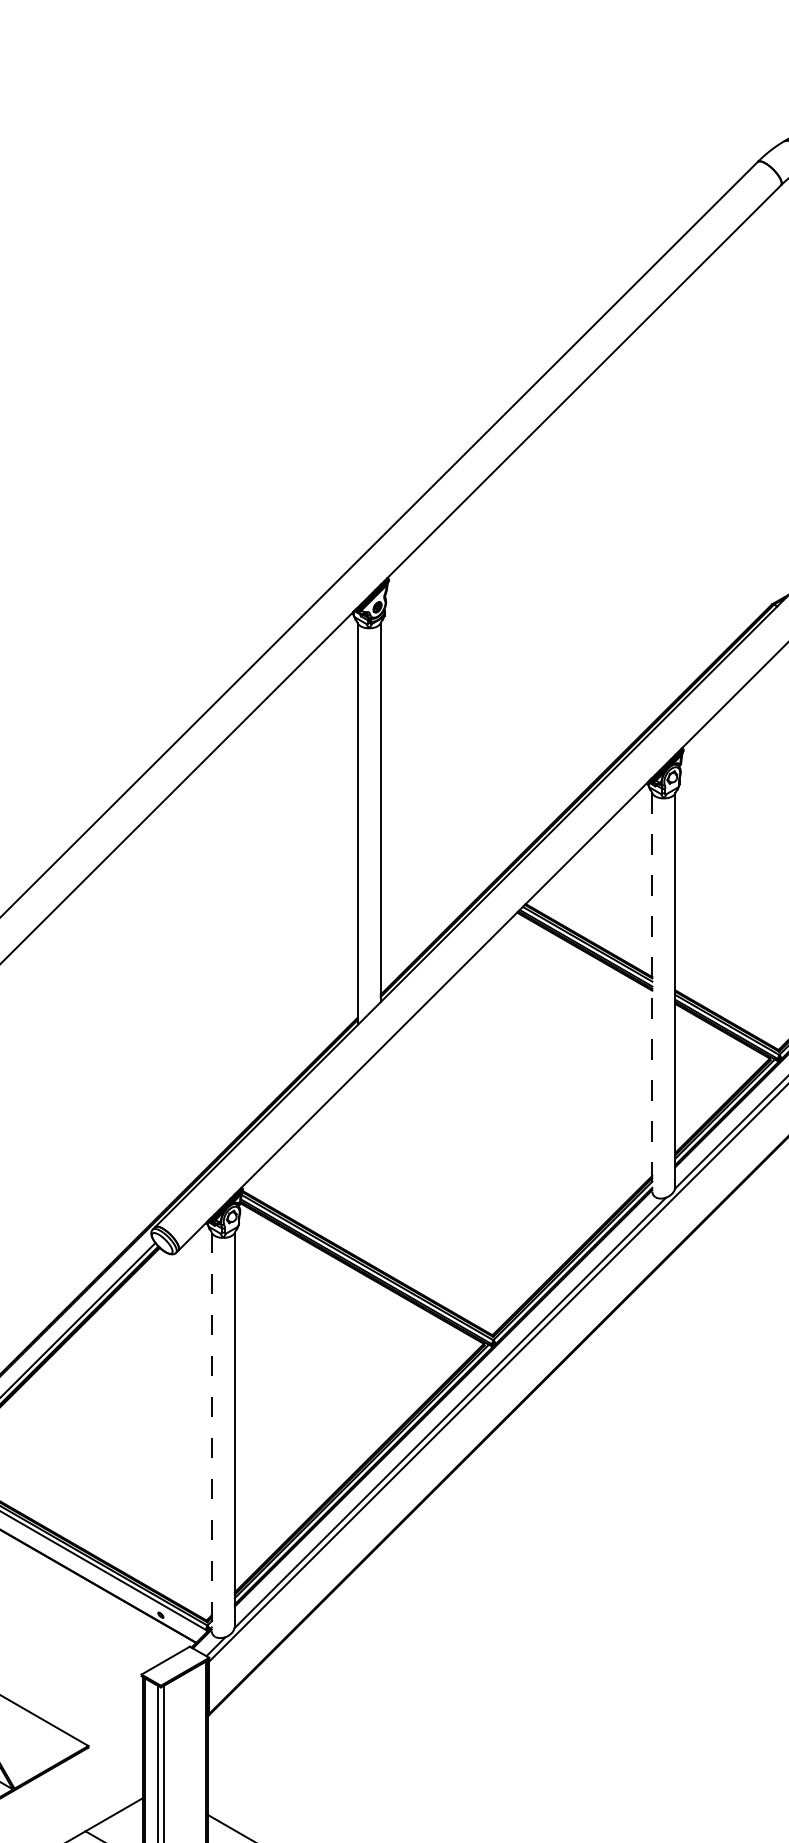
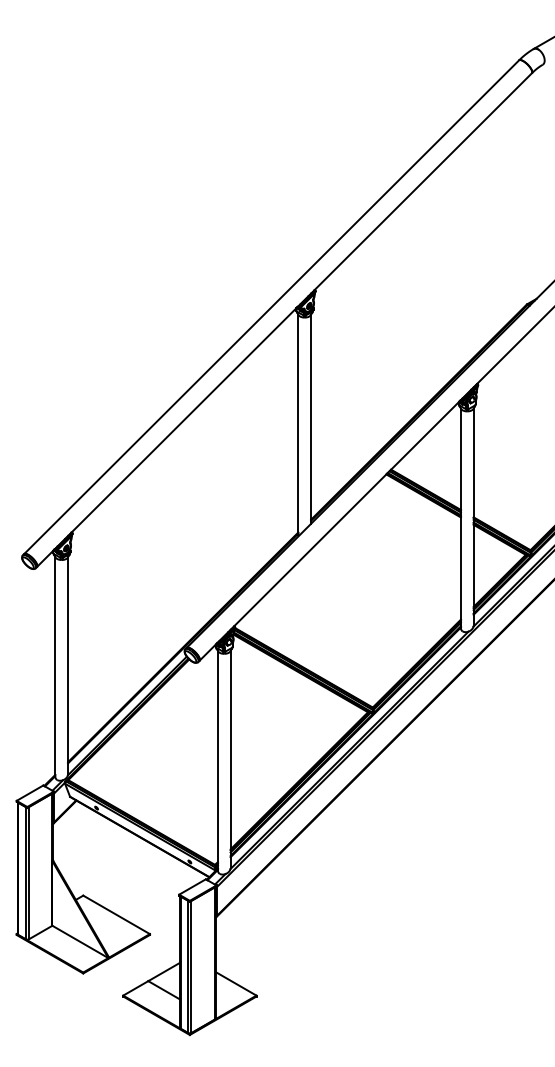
line: (651, 992) -> (460, 518), dashed -> solid
line: (211, 1431) -> (217, 760), dashed -> solid

